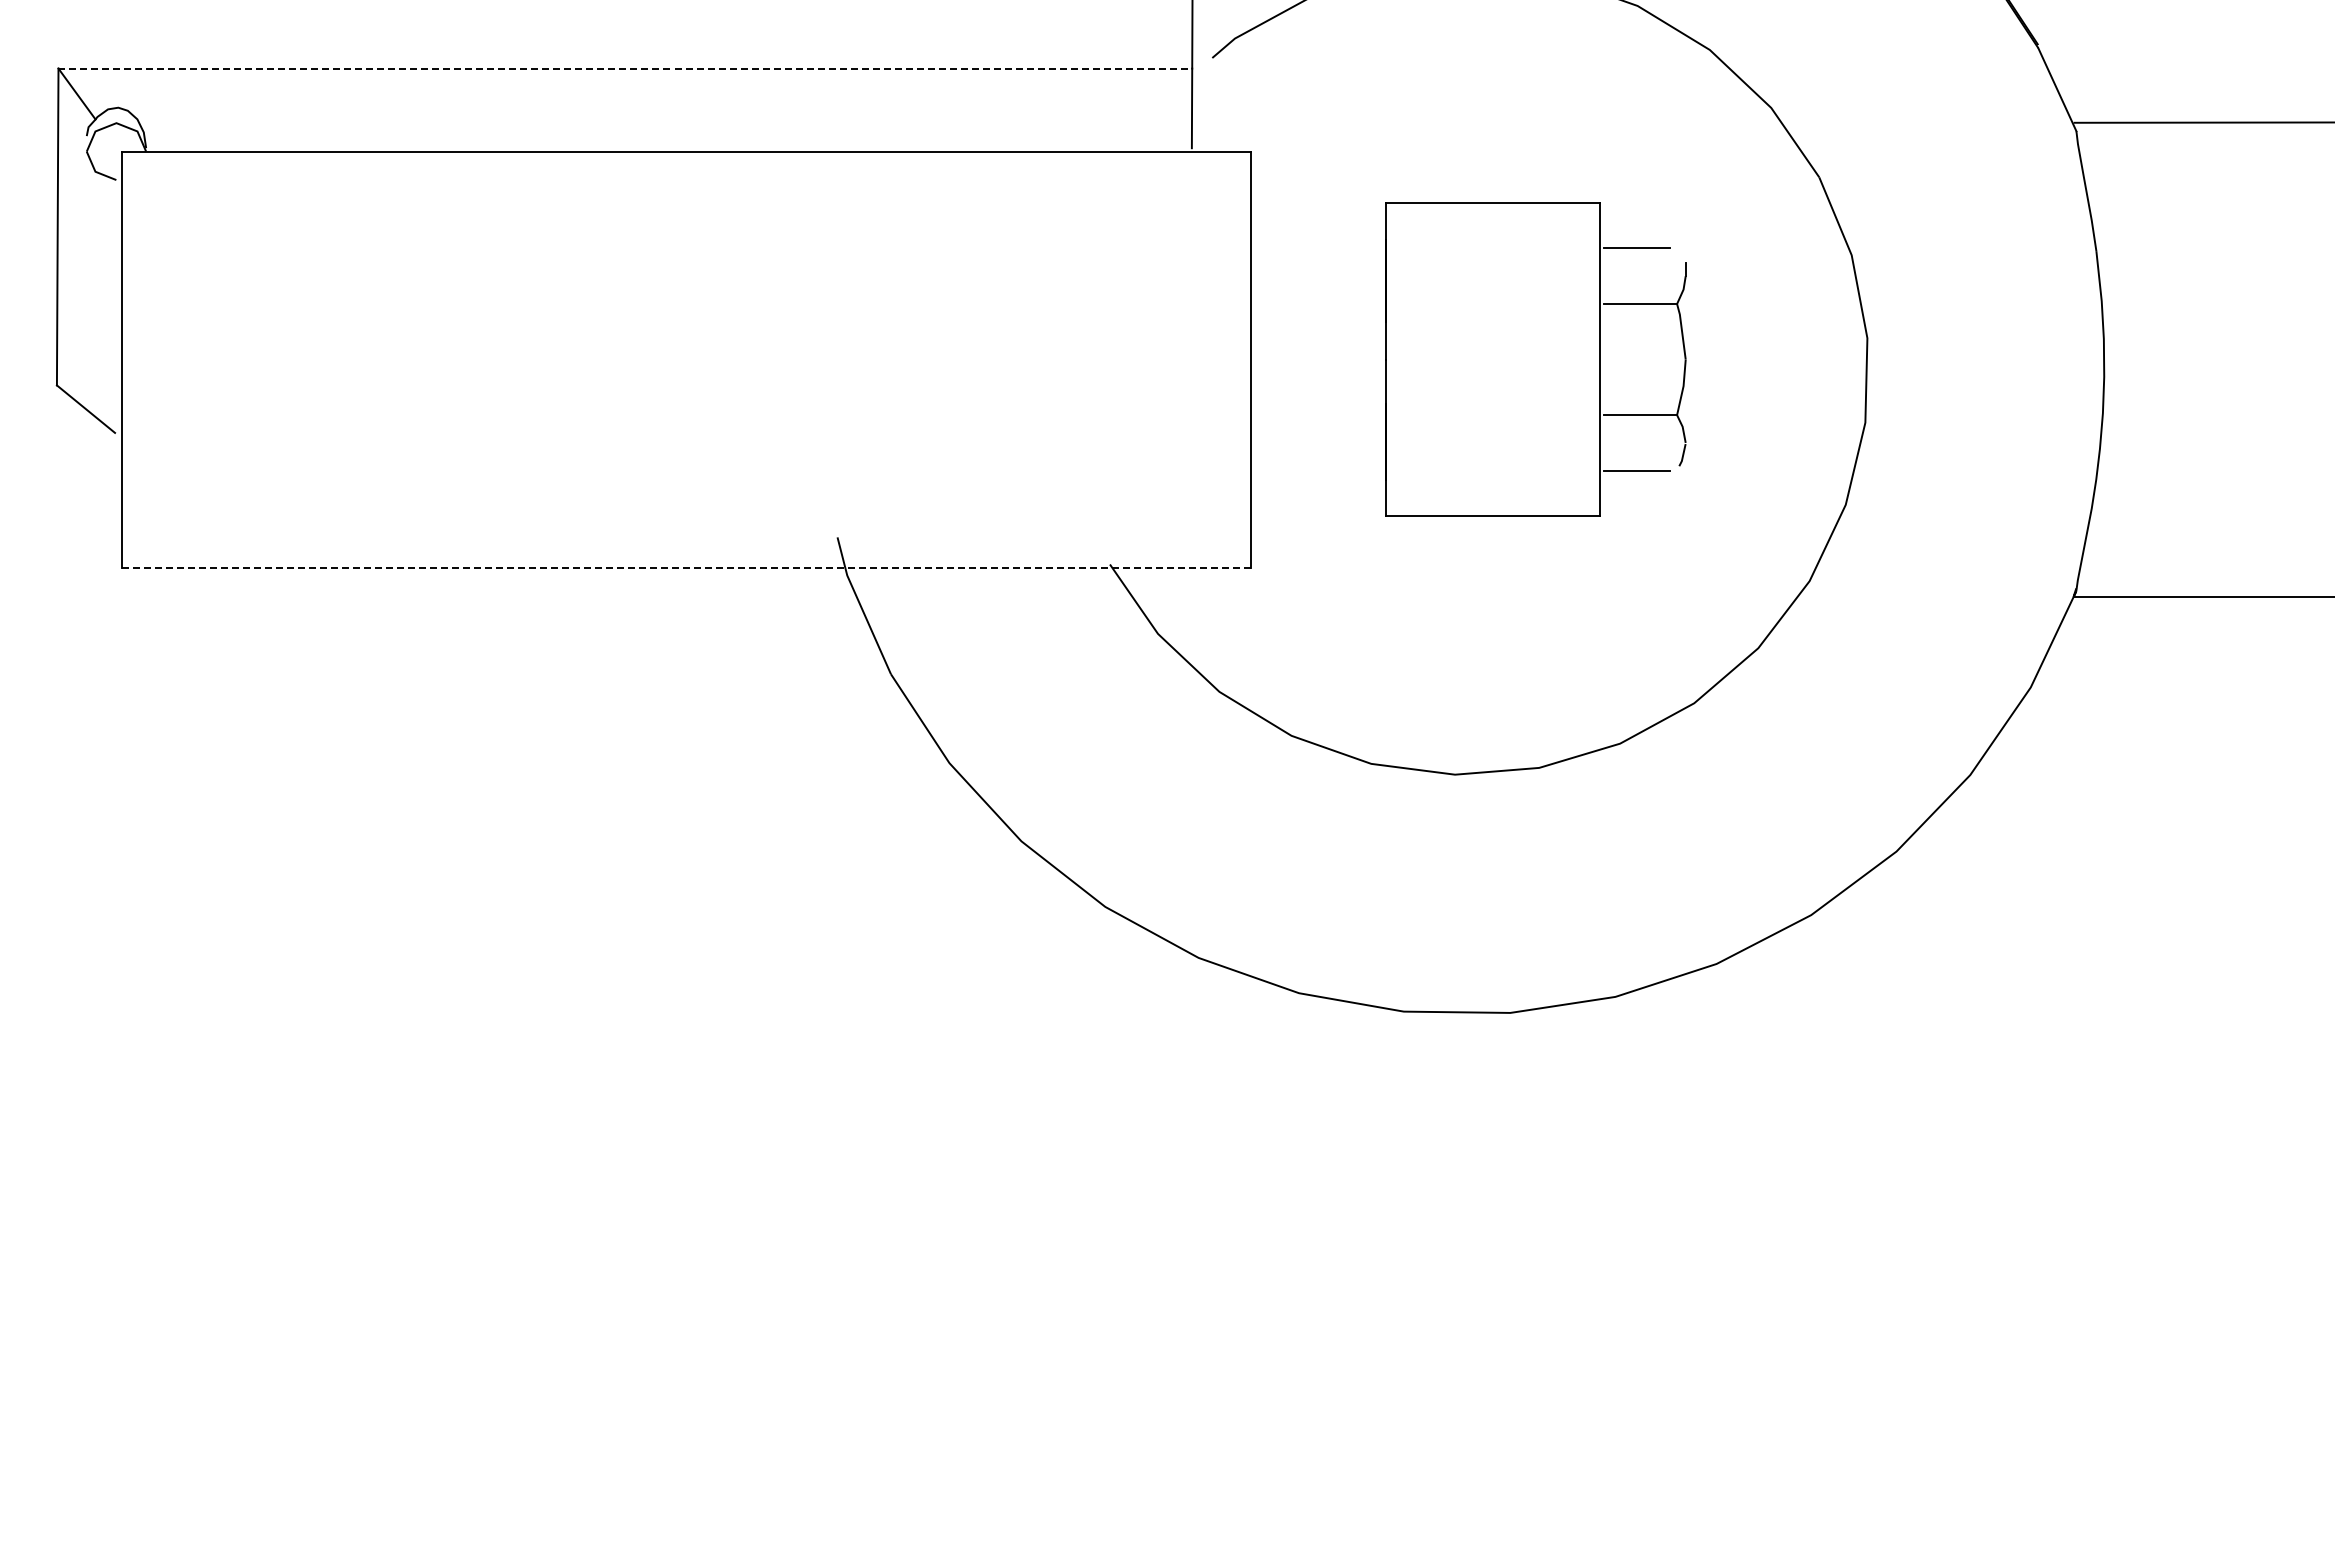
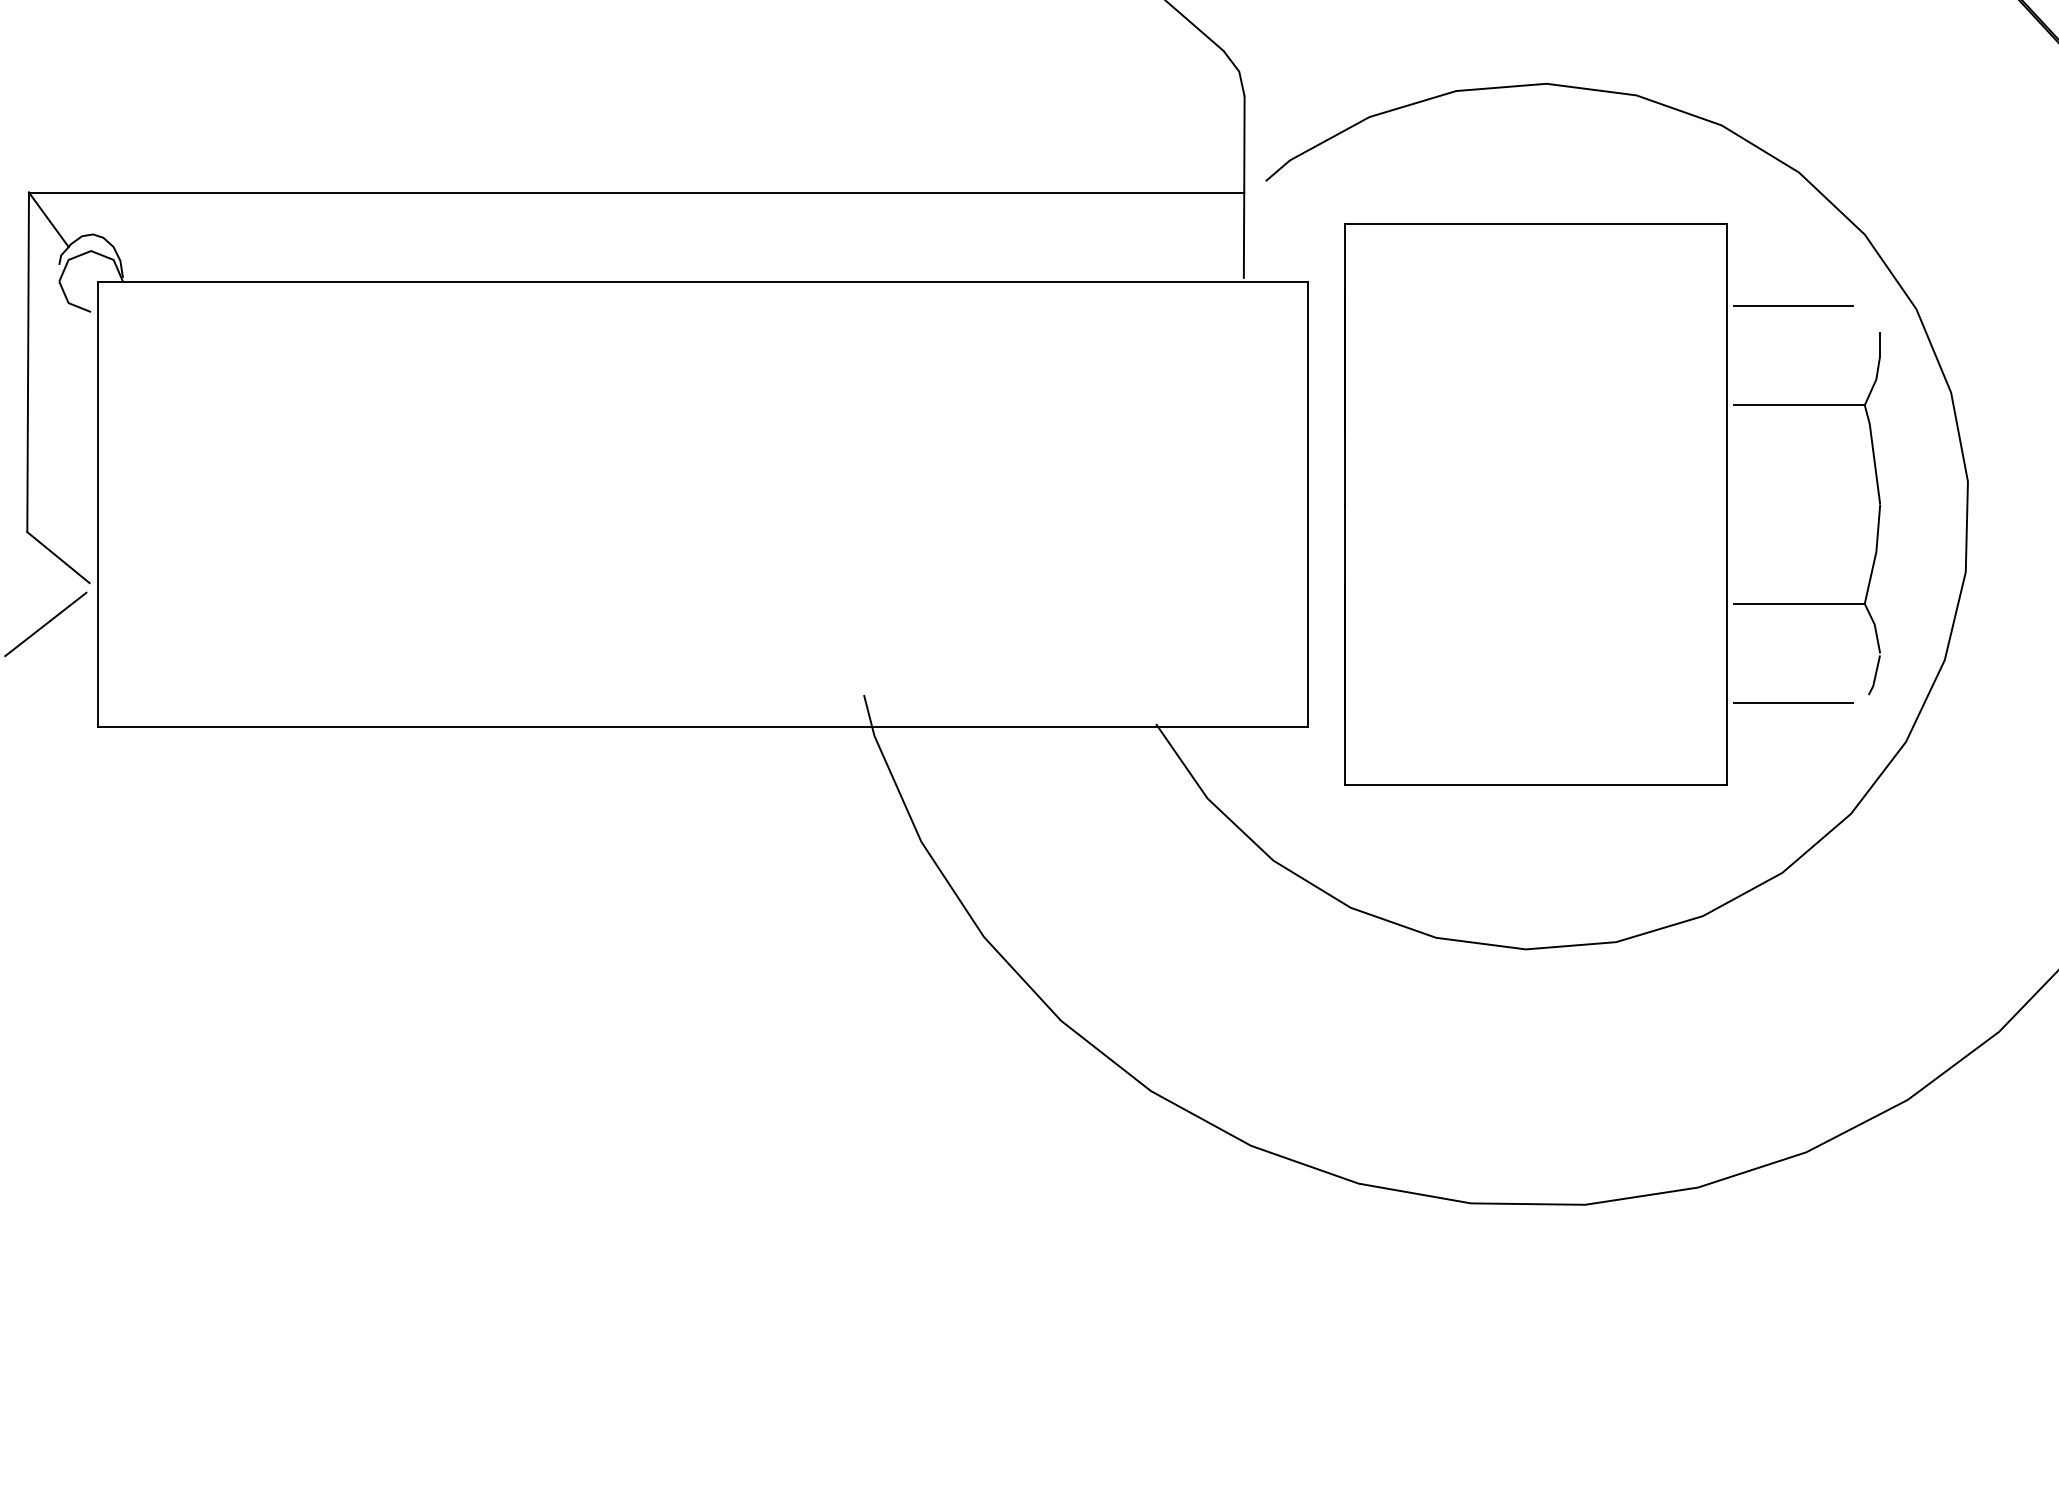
line: (625, 68) -> (636, 192), dashed -> solid
part: (1535, 359) -> (1612, 504), size x1.67
line: (74, 471) -> (46, 624), added
line: (686, 567) -> (702, 727), dashed -> solid

